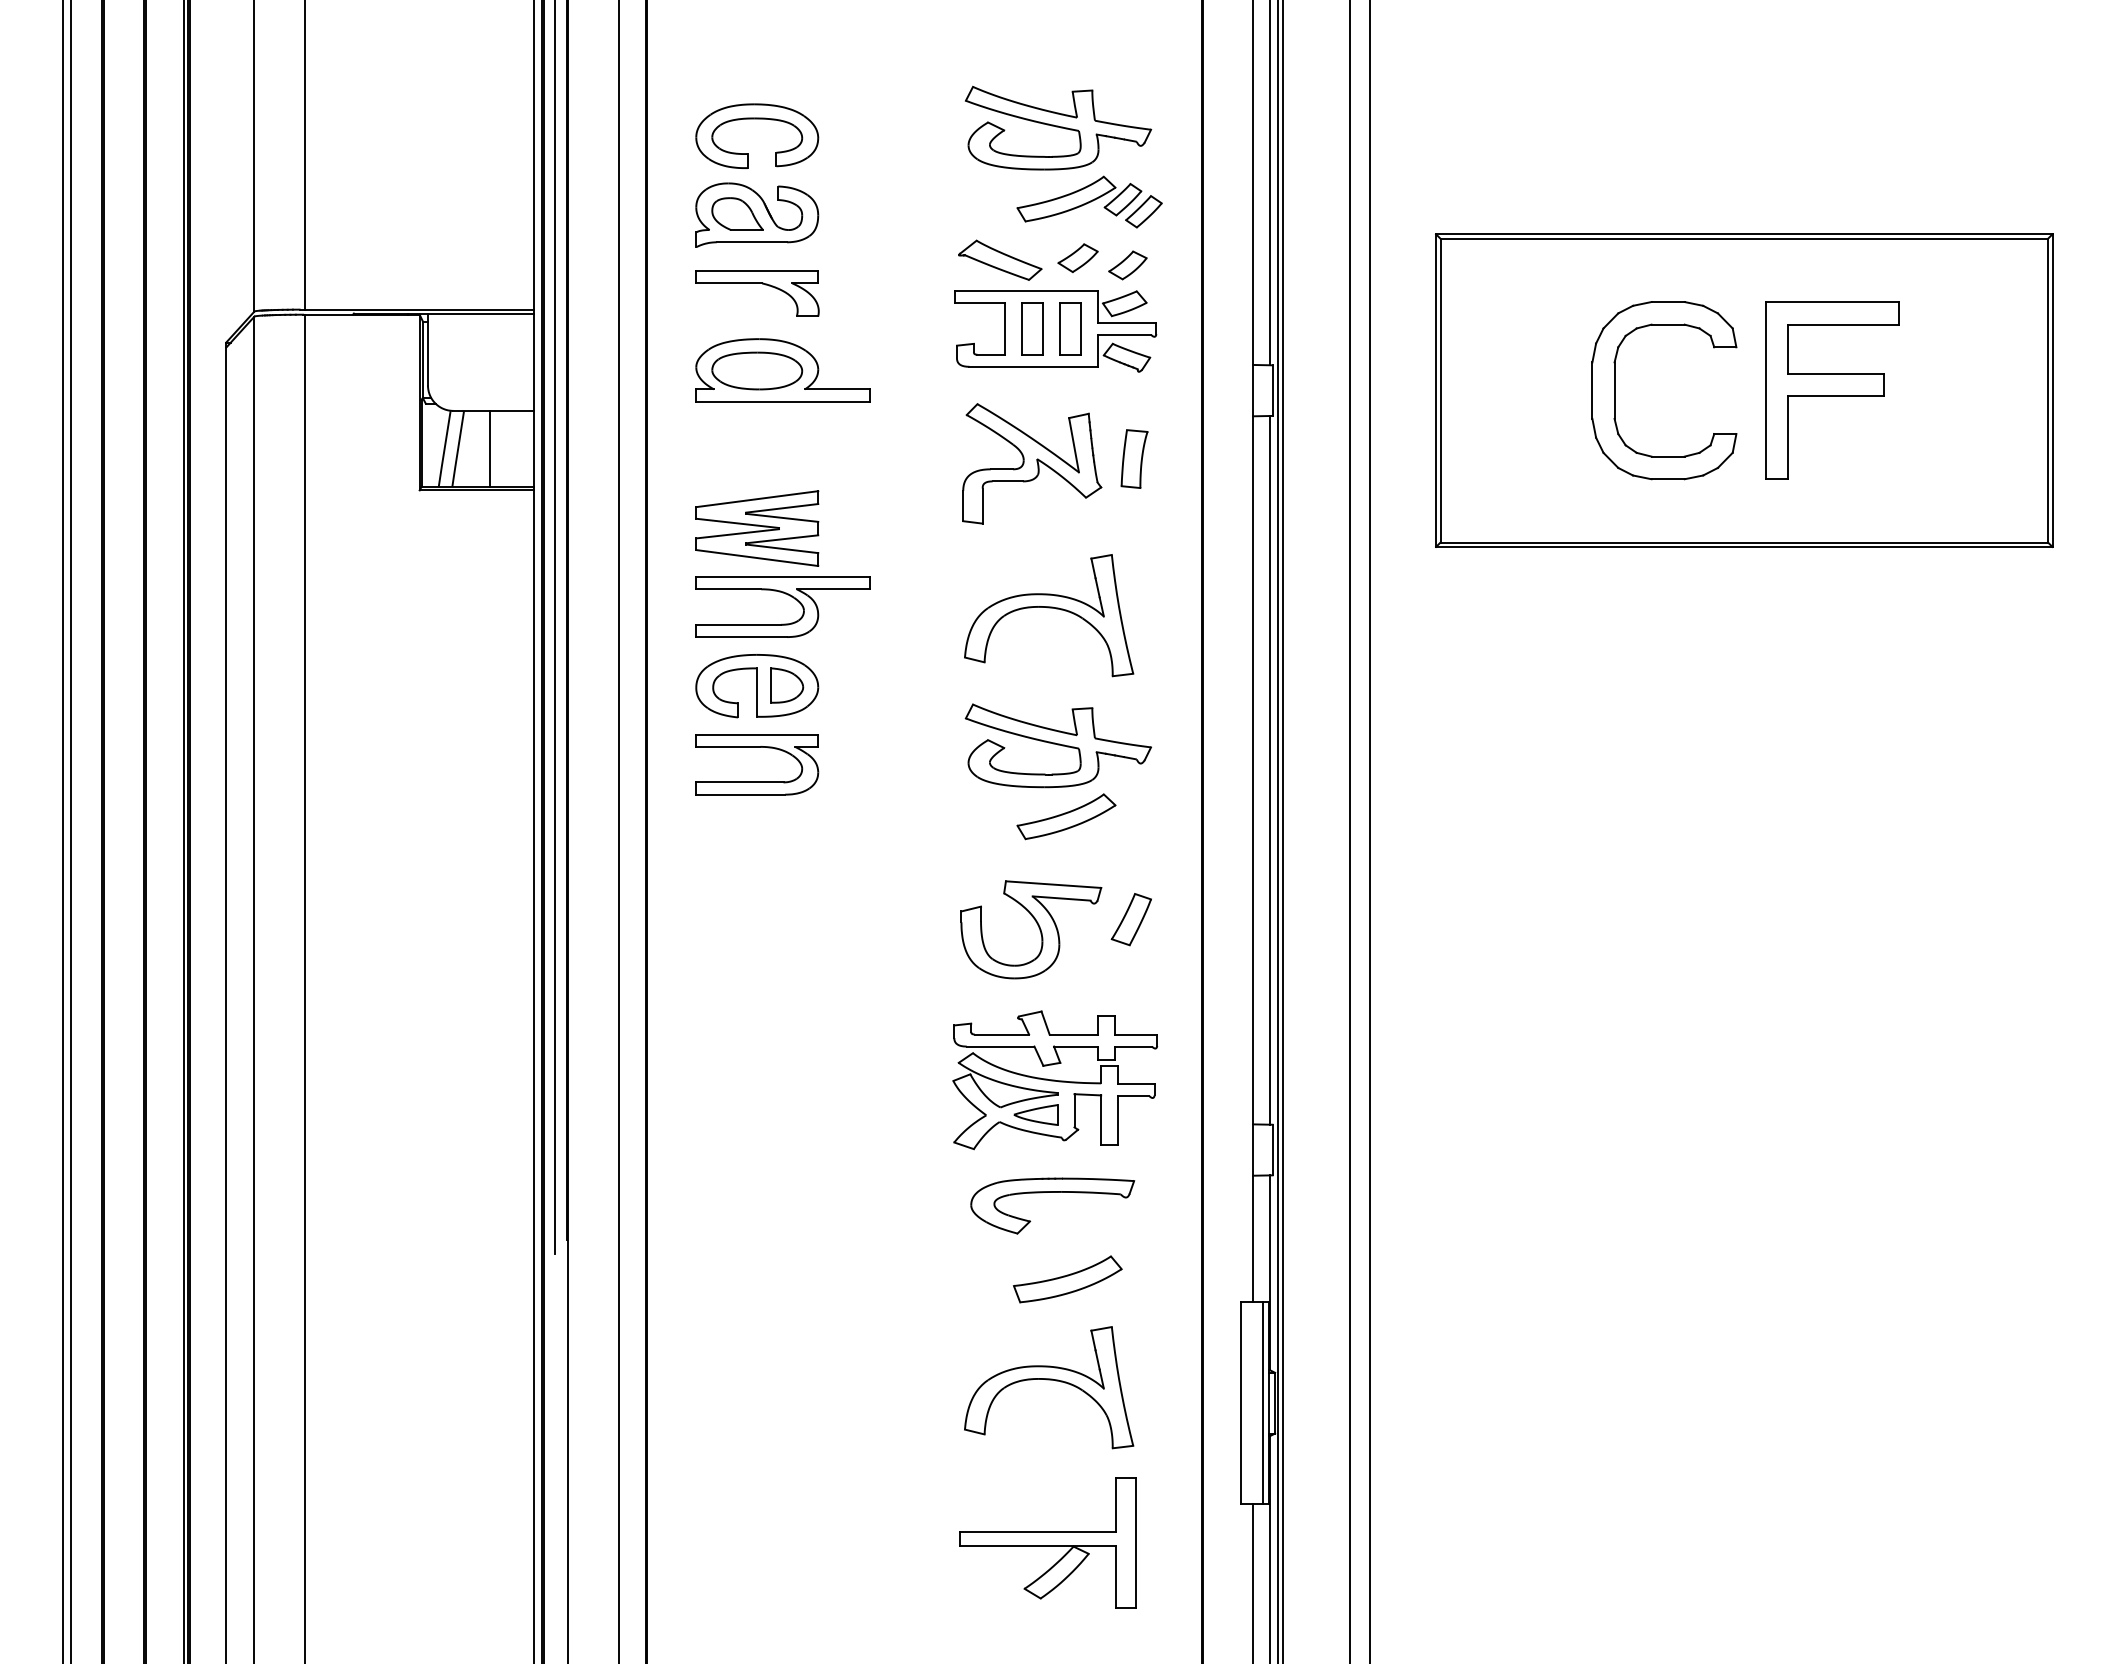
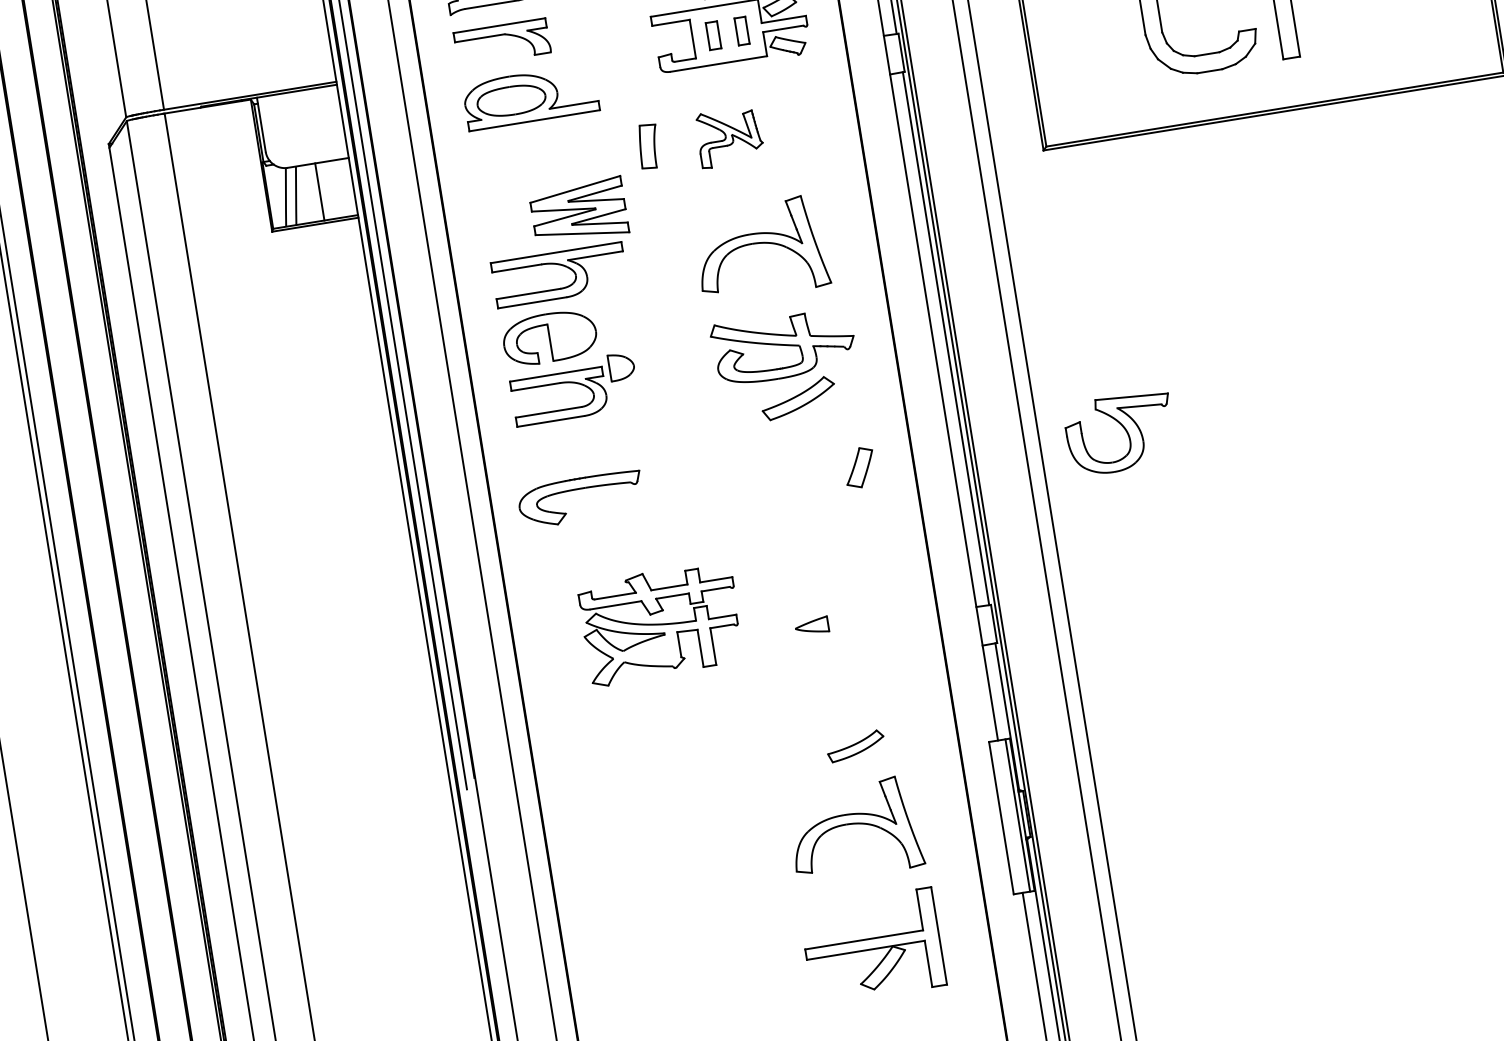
part: (1032, 328) -> (713, 35), size x0.7
part: (1070, 328) -> (742, 30), size x0.7
part: (1134, 458) -> (648, 146), moved
part: (1032, 463) -> (729, 136), size x0.6
part: (757, 528) -> (579, 211), moved
part: (787, 685) -> (621, 366), moved
part: (1037, 925) -> (1124, 429), moved
part: (1054, 1080) -> (660, 624), moved
part: (1052, 1192) -> (579, 489), moved
part: (1067, 1279) -> (855, 746), size x0.7

